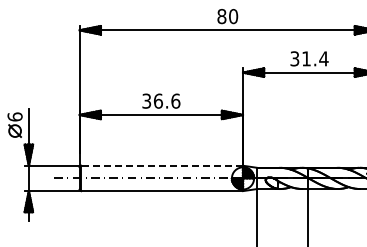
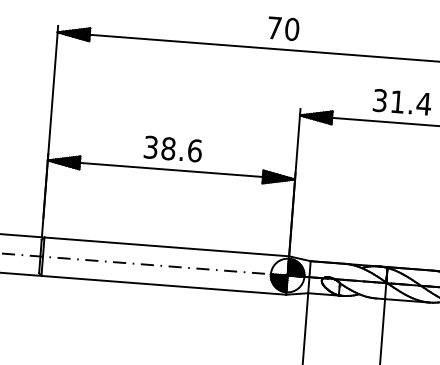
text: (221, 16) -> (273, 27), 80 -> 70
text: (157, 100) -> (167, 147), 36.6 -> 38.6
line: (162, 165) -> (167, 246), dashed -> solid

